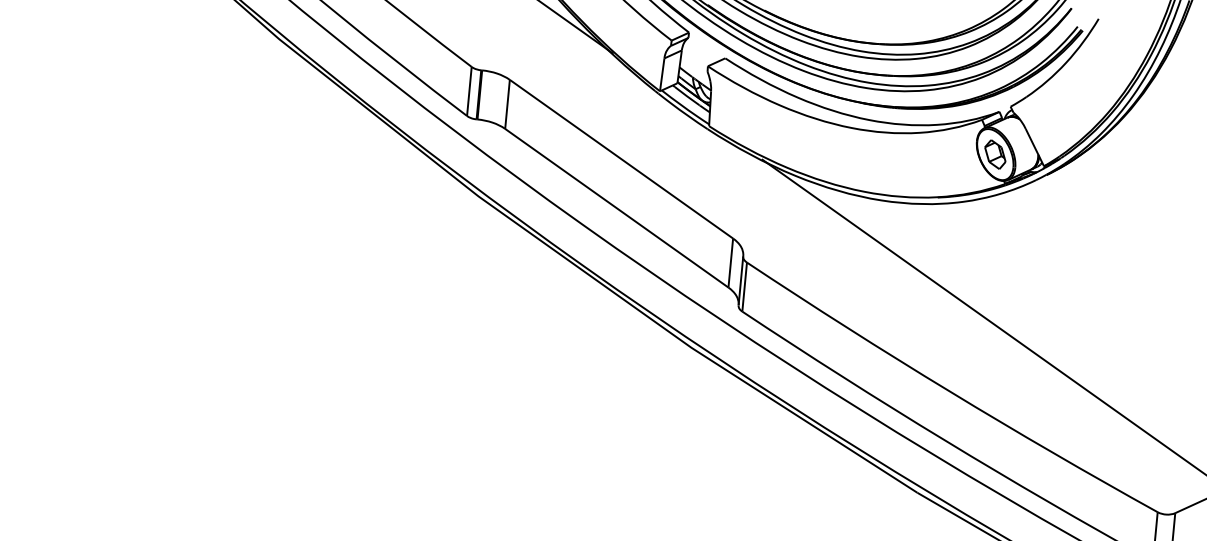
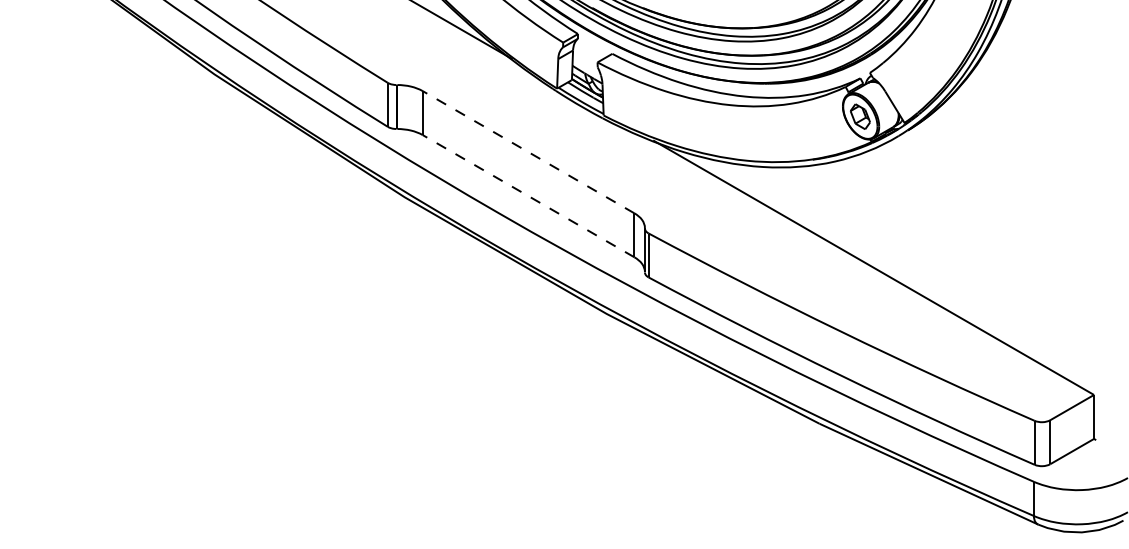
line: (621, 158) -> (528, 151), solid -> dashed
line: (616, 207) -> (528, 195), solid -> dashed

